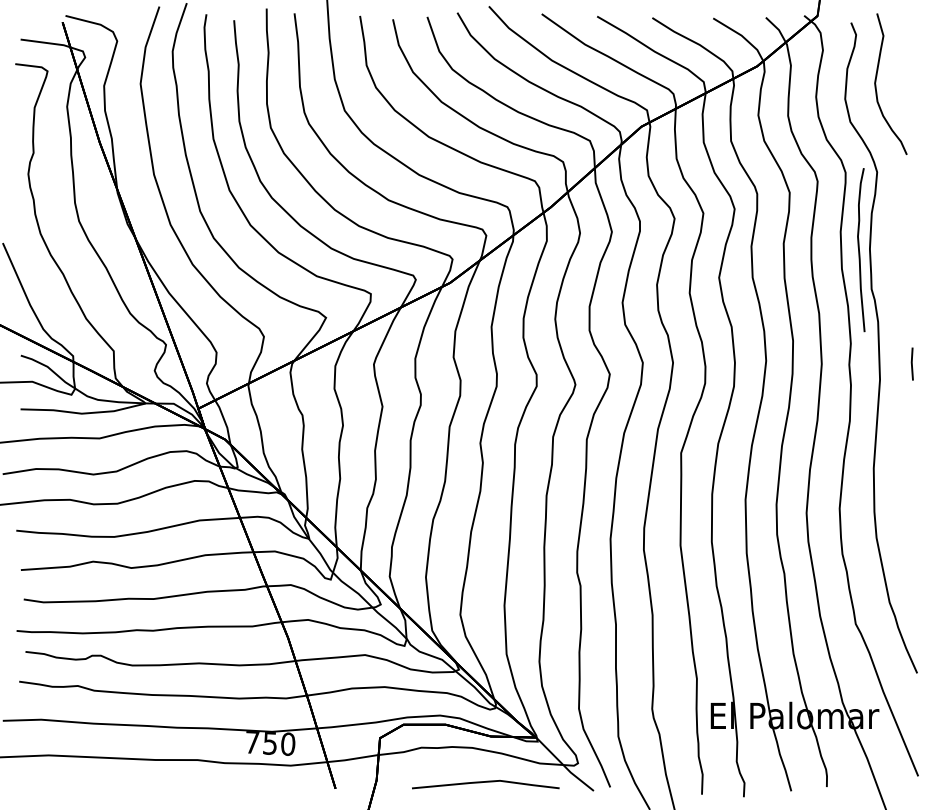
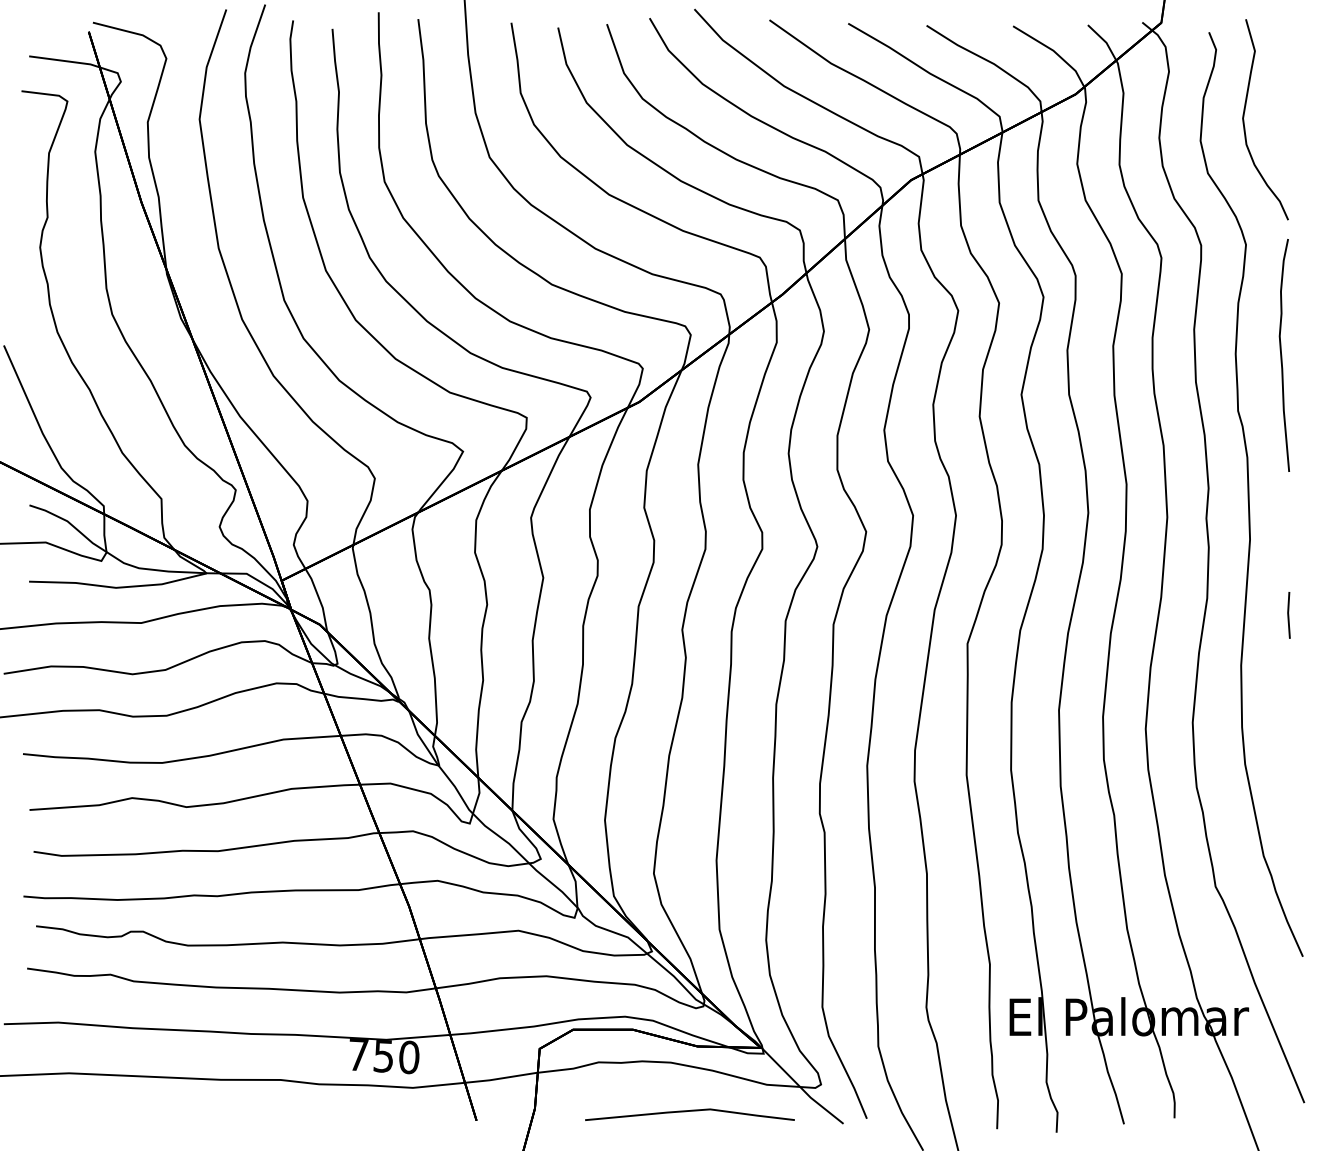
curve: (859, 250) -> (1282, 355), moved
line: (912, 364) -> (1288, 615), moved

